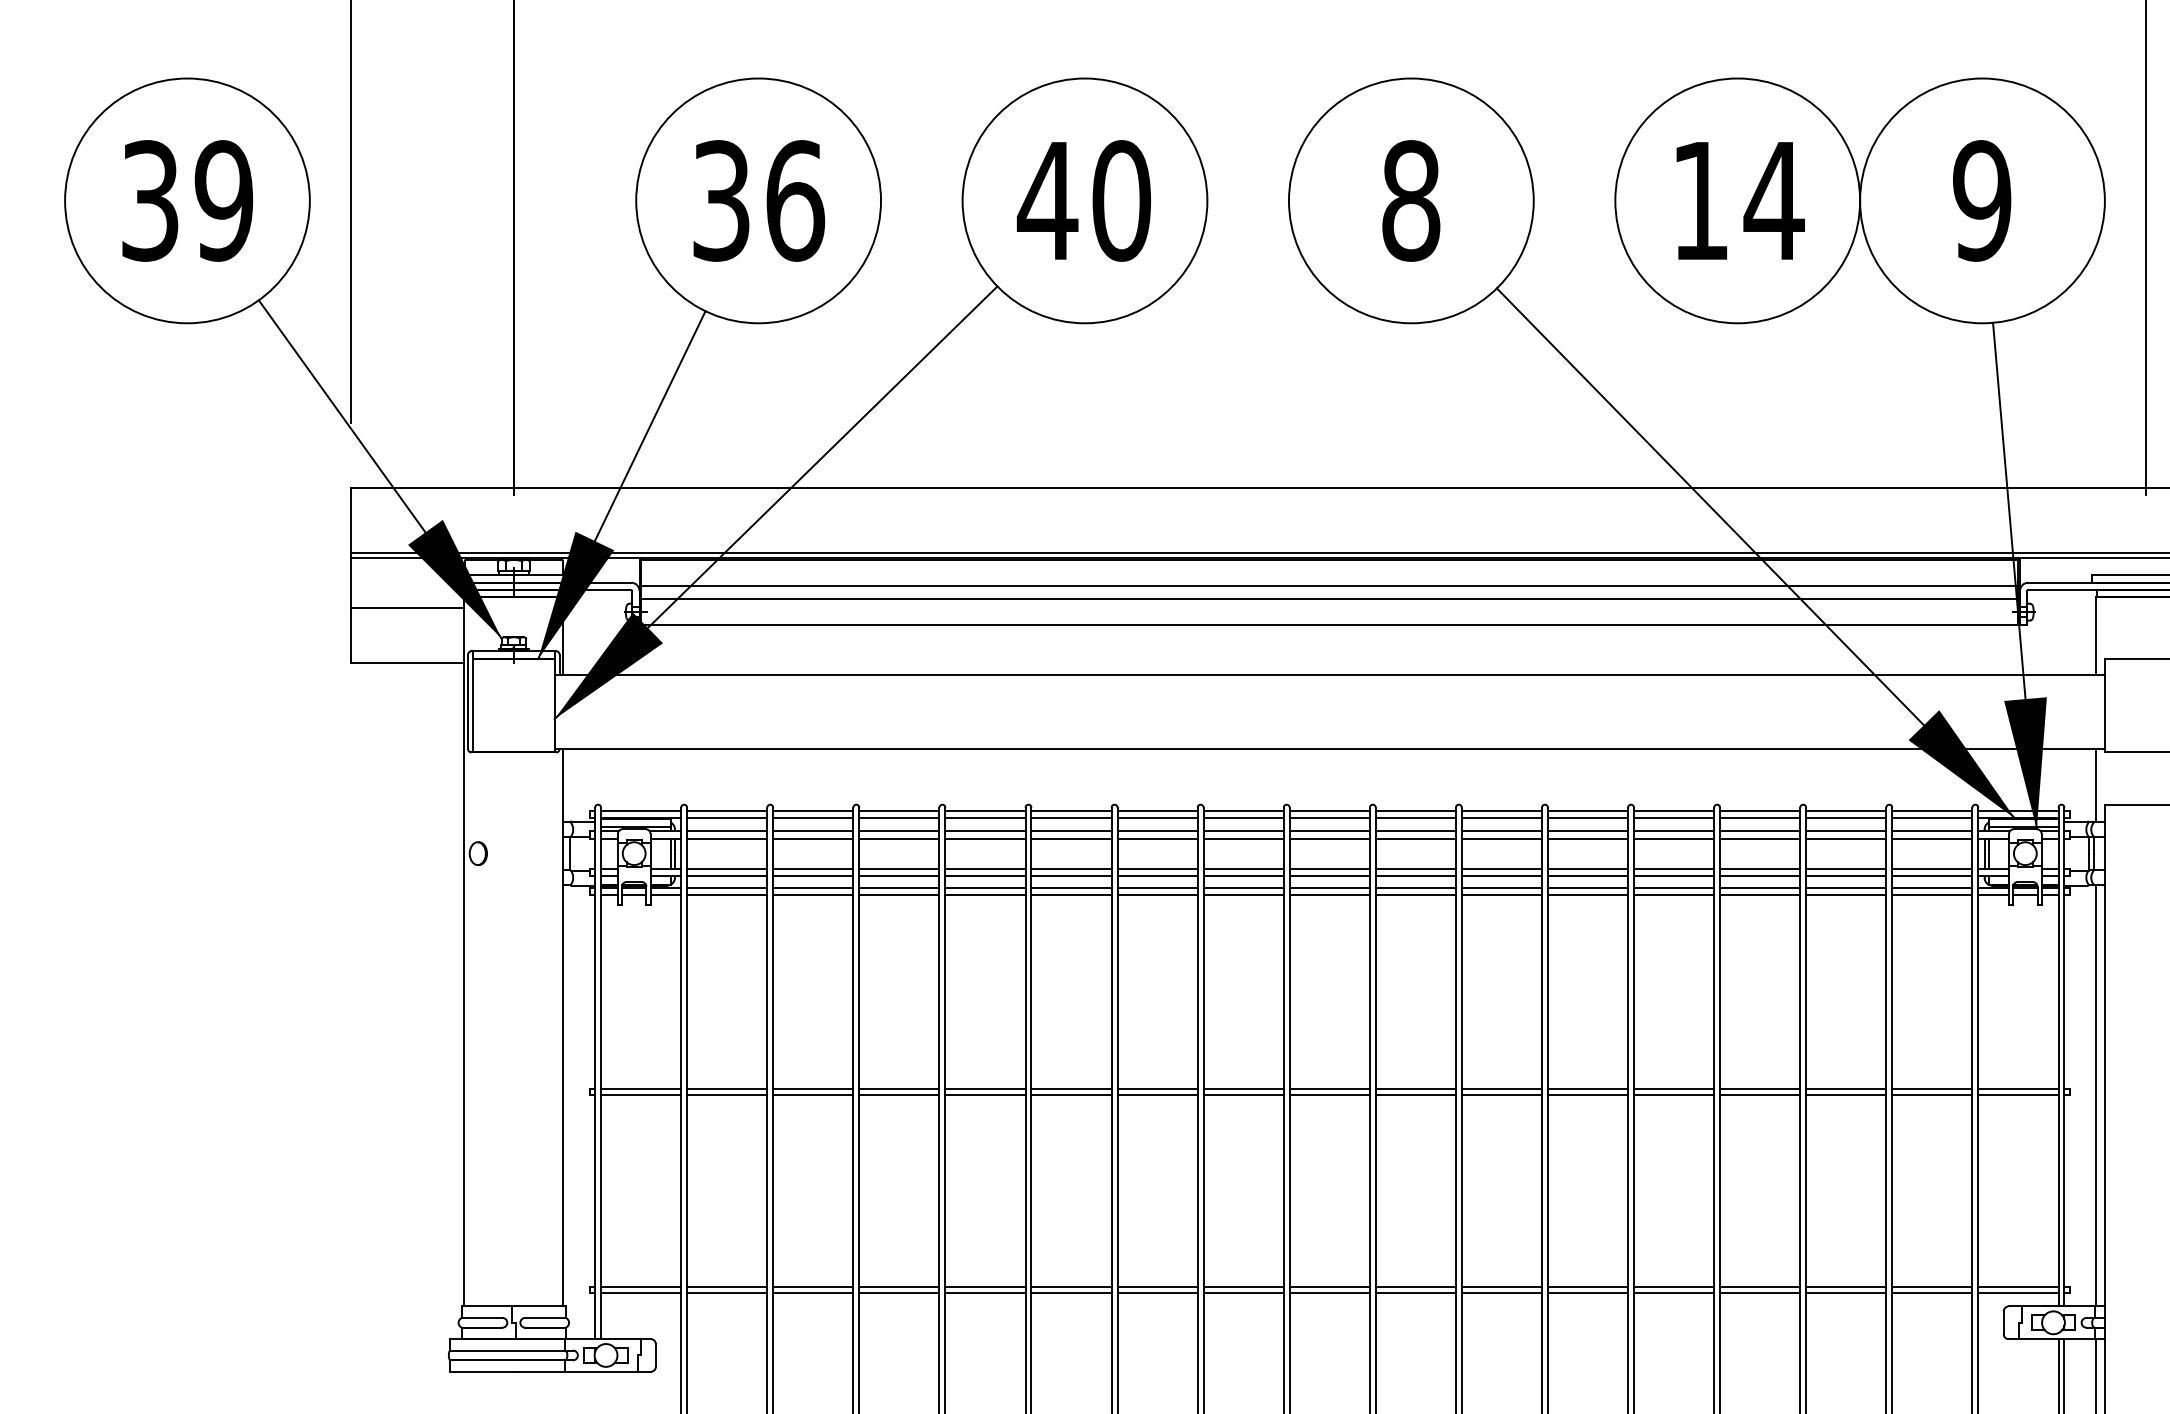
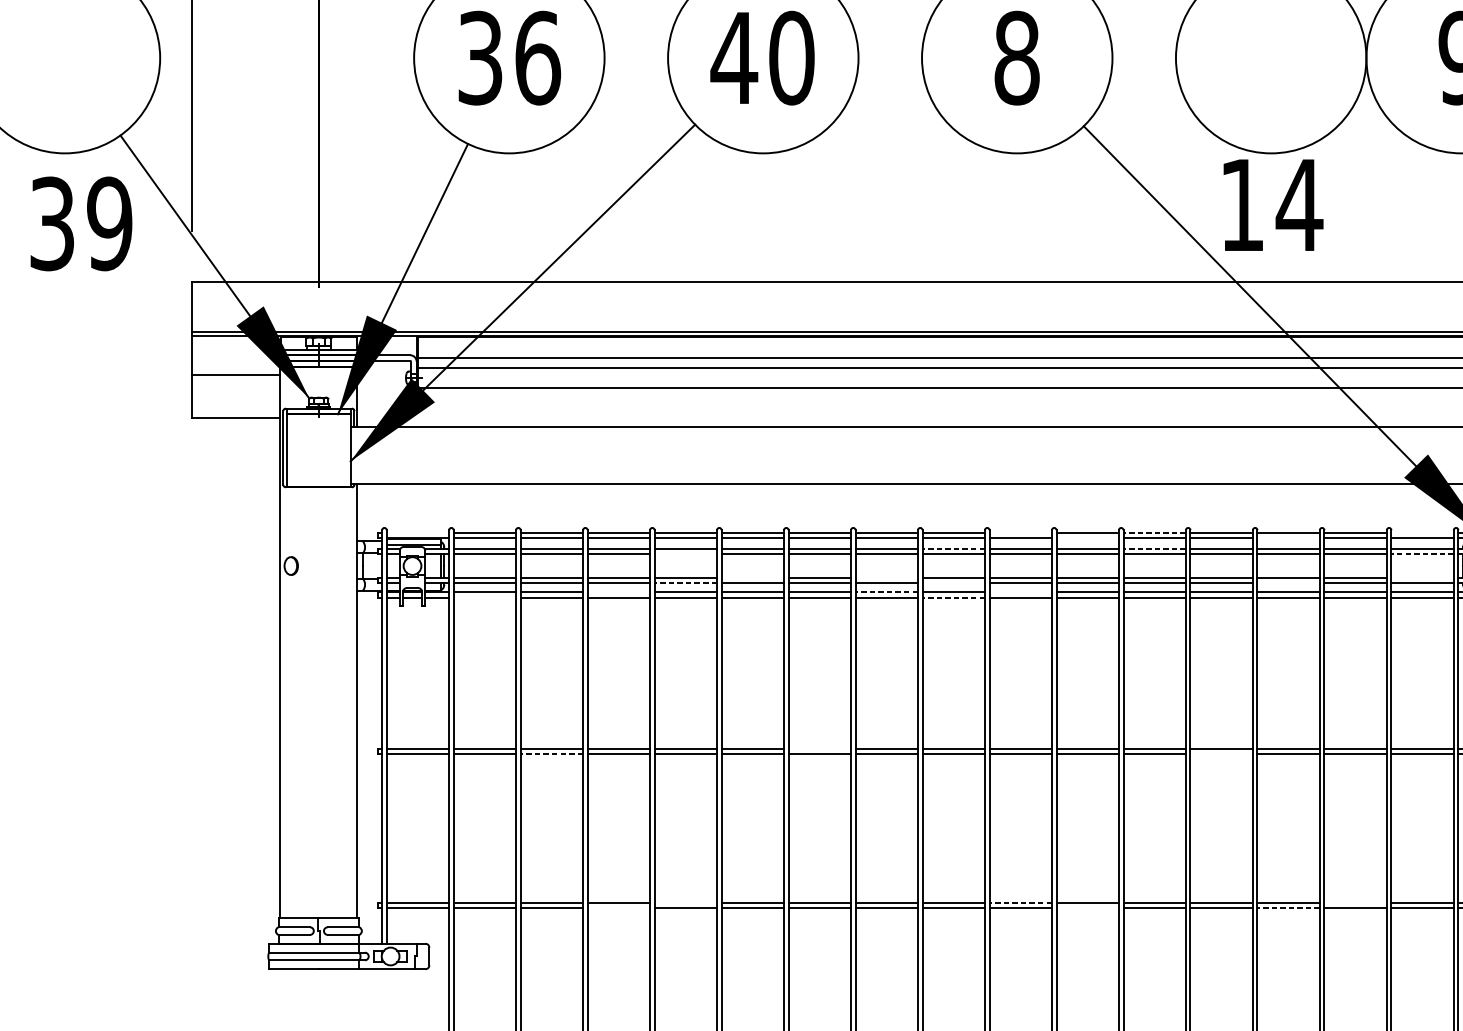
text: (187, 200) -> (81, 223), moved
text: (1740, 200) -> (1273, 204), moved
line: (641, 810) -> (418, 532), removed
line: (1415, 810) -> (1020, 532), removed
line: (1587, 810) -> (1154, 532), solid -> dashed
line: (1932, 810) -> (1422, 532), removed
line: (1501, 817) -> (1087, 537), removed
line: (1760, 817) -> (1288, 537), removed
line: (1329, 831) -> (953, 548), solid -> dashed
line: (1587, 831) -> (1154, 548), solid -> dashed
line: (985, 838) -> (685, 554), removed
line: (1931, 838) -> (1421, 554), solid -> dashed
line: (1071, 868) -> (752, 577), removed
line: (1243, 868) -> (886, 577), removed
line: (1932, 868) -> (1422, 577), removed
line: (984, 875) -> (685, 583), solid -> dashed
line: (1329, 875) -> (953, 583), removed
line: (1760, 875) -> (1288, 583), removed
line: (899, 887) -> (618, 592), removed
line: (1243, 887) -> (886, 592), solid -> dashed
line: (1415, 887) -> (1020, 592), removed
line: (727, 894) -> (485, 597), removed
line: (1329, 894) -> (953, 597), solid -> dashed
line: (1157, 1089) -> (819, 749), removed
line: (812, 1095) -> (551, 754), solid -> dashed
line: (1673, 1095) -> (1221, 754), removed
line: (985, 1287) -> (685, 903), removed
line: (1415, 1287) -> (1020, 903), solid -> dashed
line: (1846, 1287) -> (1355, 903), removed
line: (899, 1293) -> (618, 908), removed
line: (1501, 1293) -> (1087, 908), removed
line: (1759, 1293) -> (1288, 908), solid -> dashed

